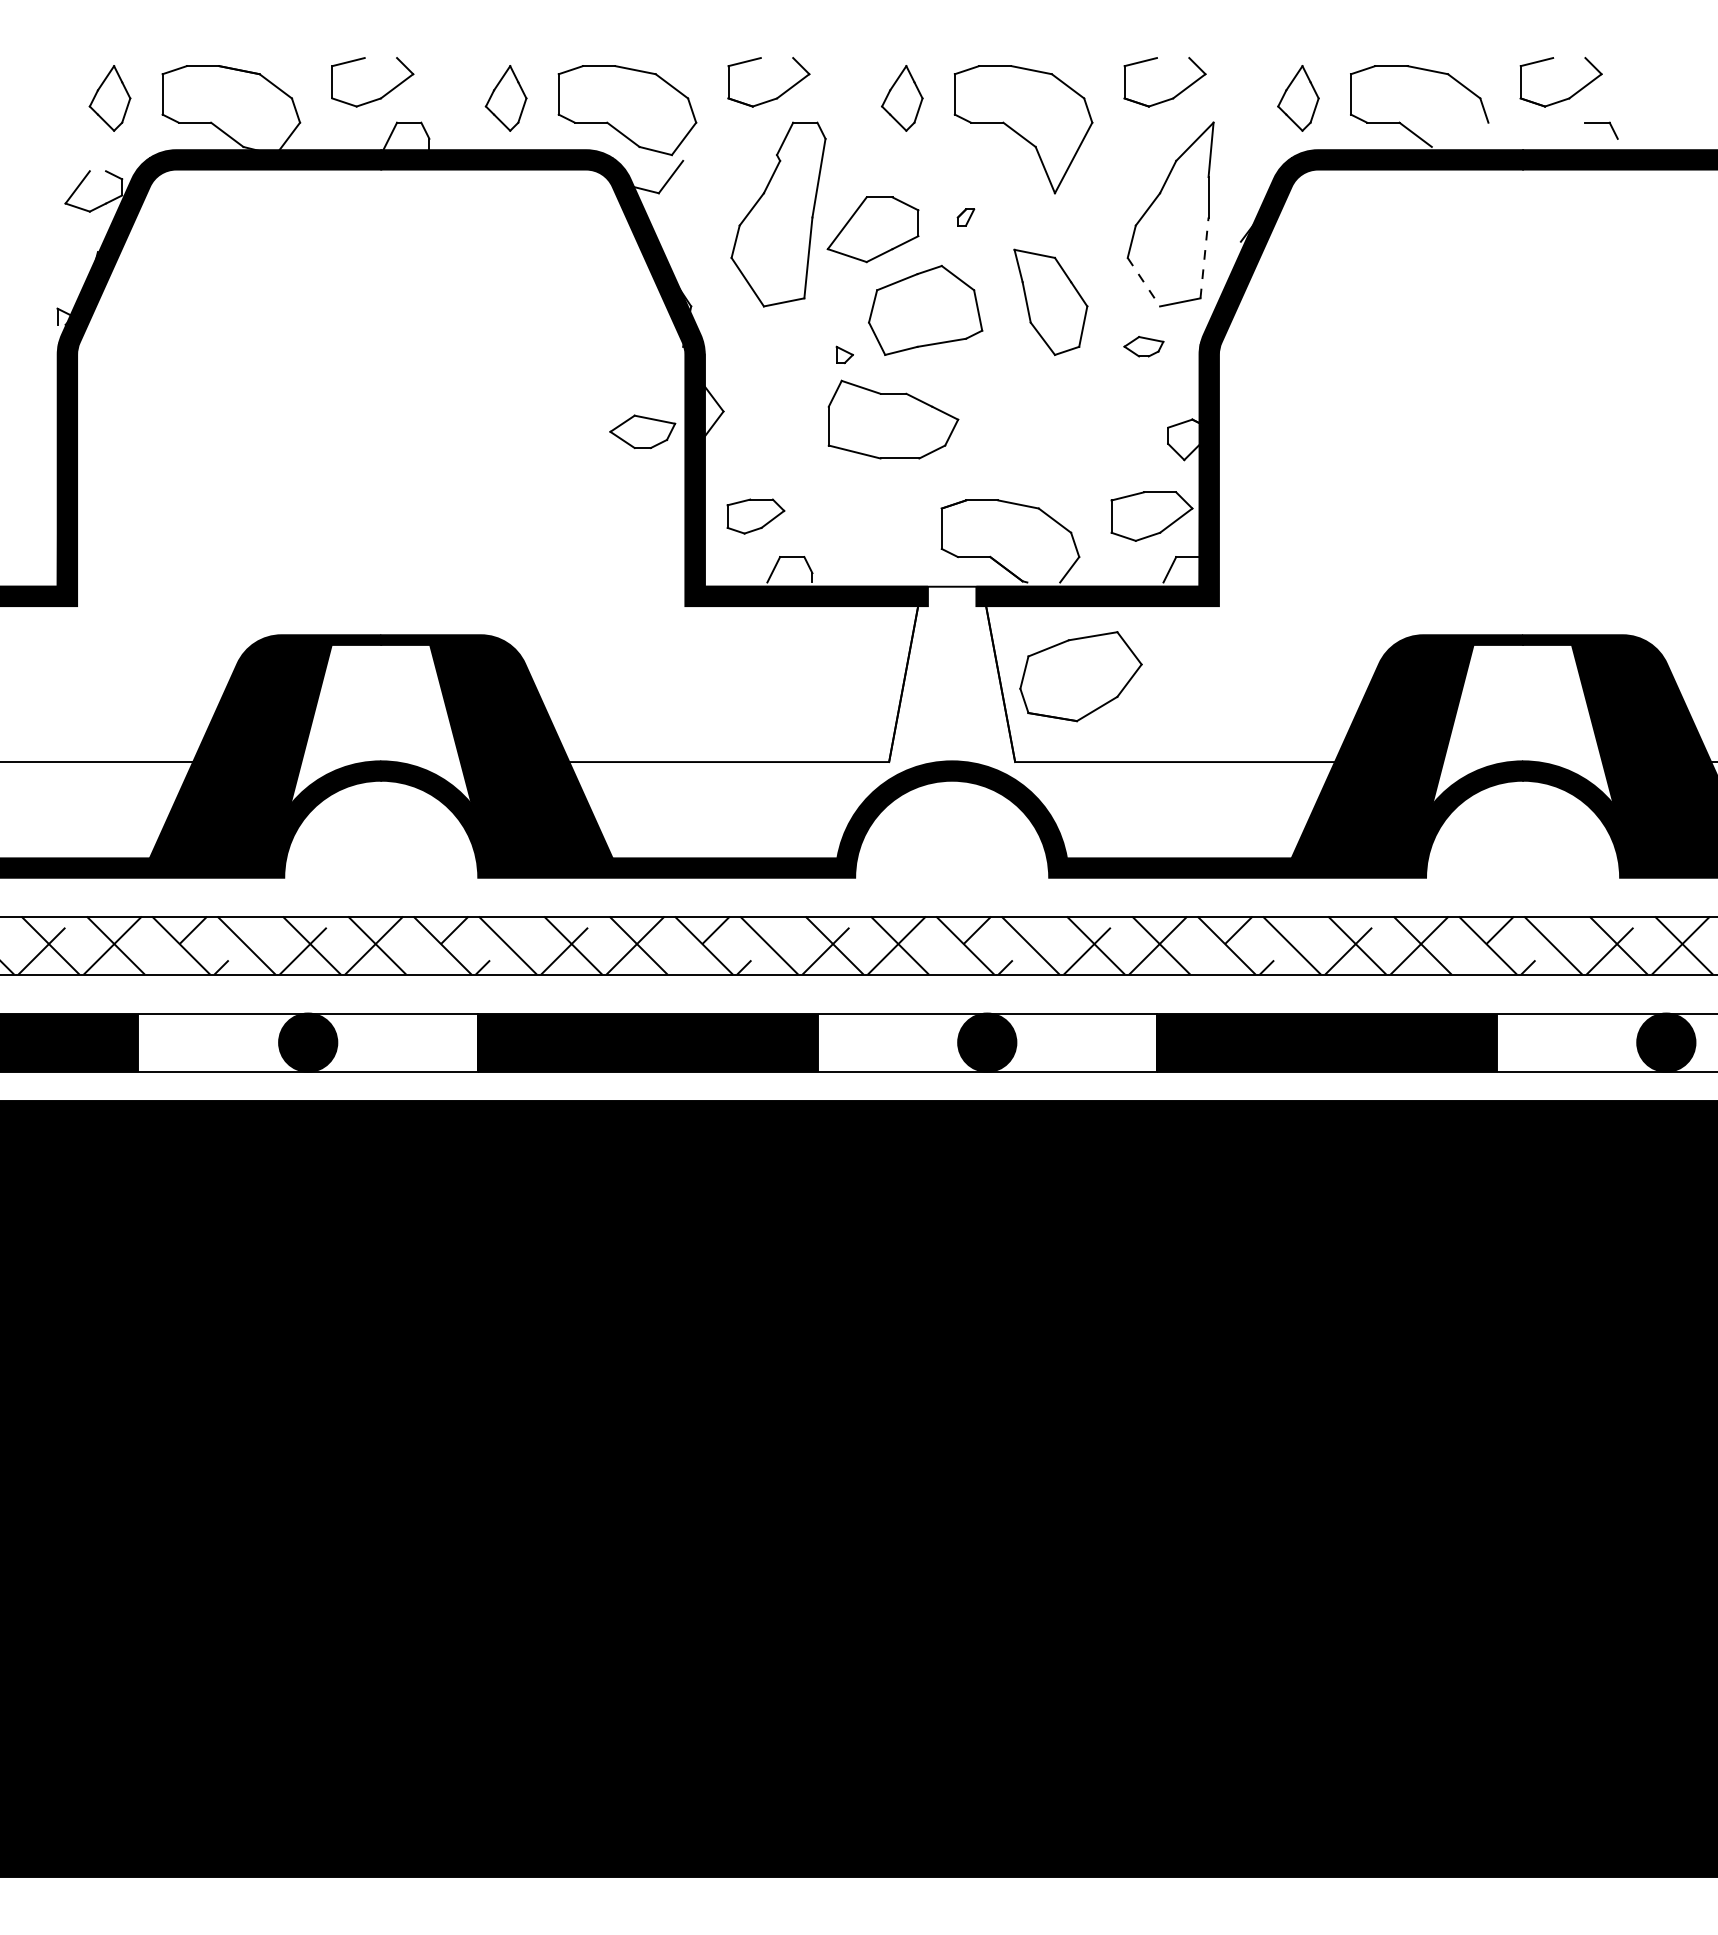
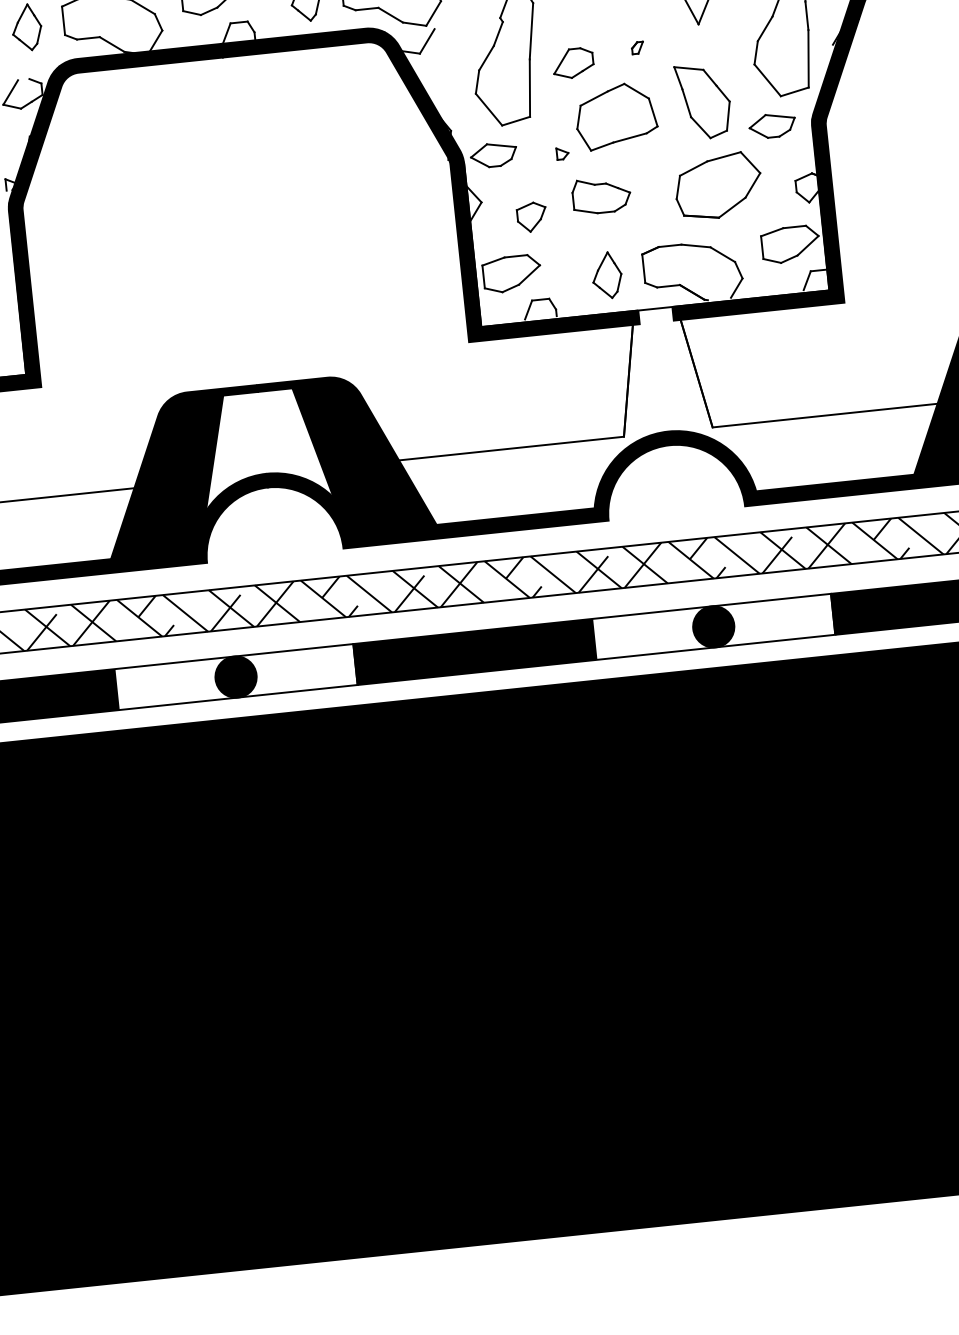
part: (872, 229) -> (572, 63), size x0.62
line: (1204, 257) -> (808, 58), dashed -> solid
line: (1144, 282) -> (768, 80), dashed -> solid
part: (1143, 346) -> (772, 125), size x1.67
part: (892, 419) -> (601, 195), size x0.62
part: (642, 431) -> (493, 154), moved
part: (792, 439) -> (532, 217), added
part: (755, 516) -> (511, 273), size x1.43
part: (889, 532) -> (607, 275), added
part: (1080, 676) -> (718, 186), moved

